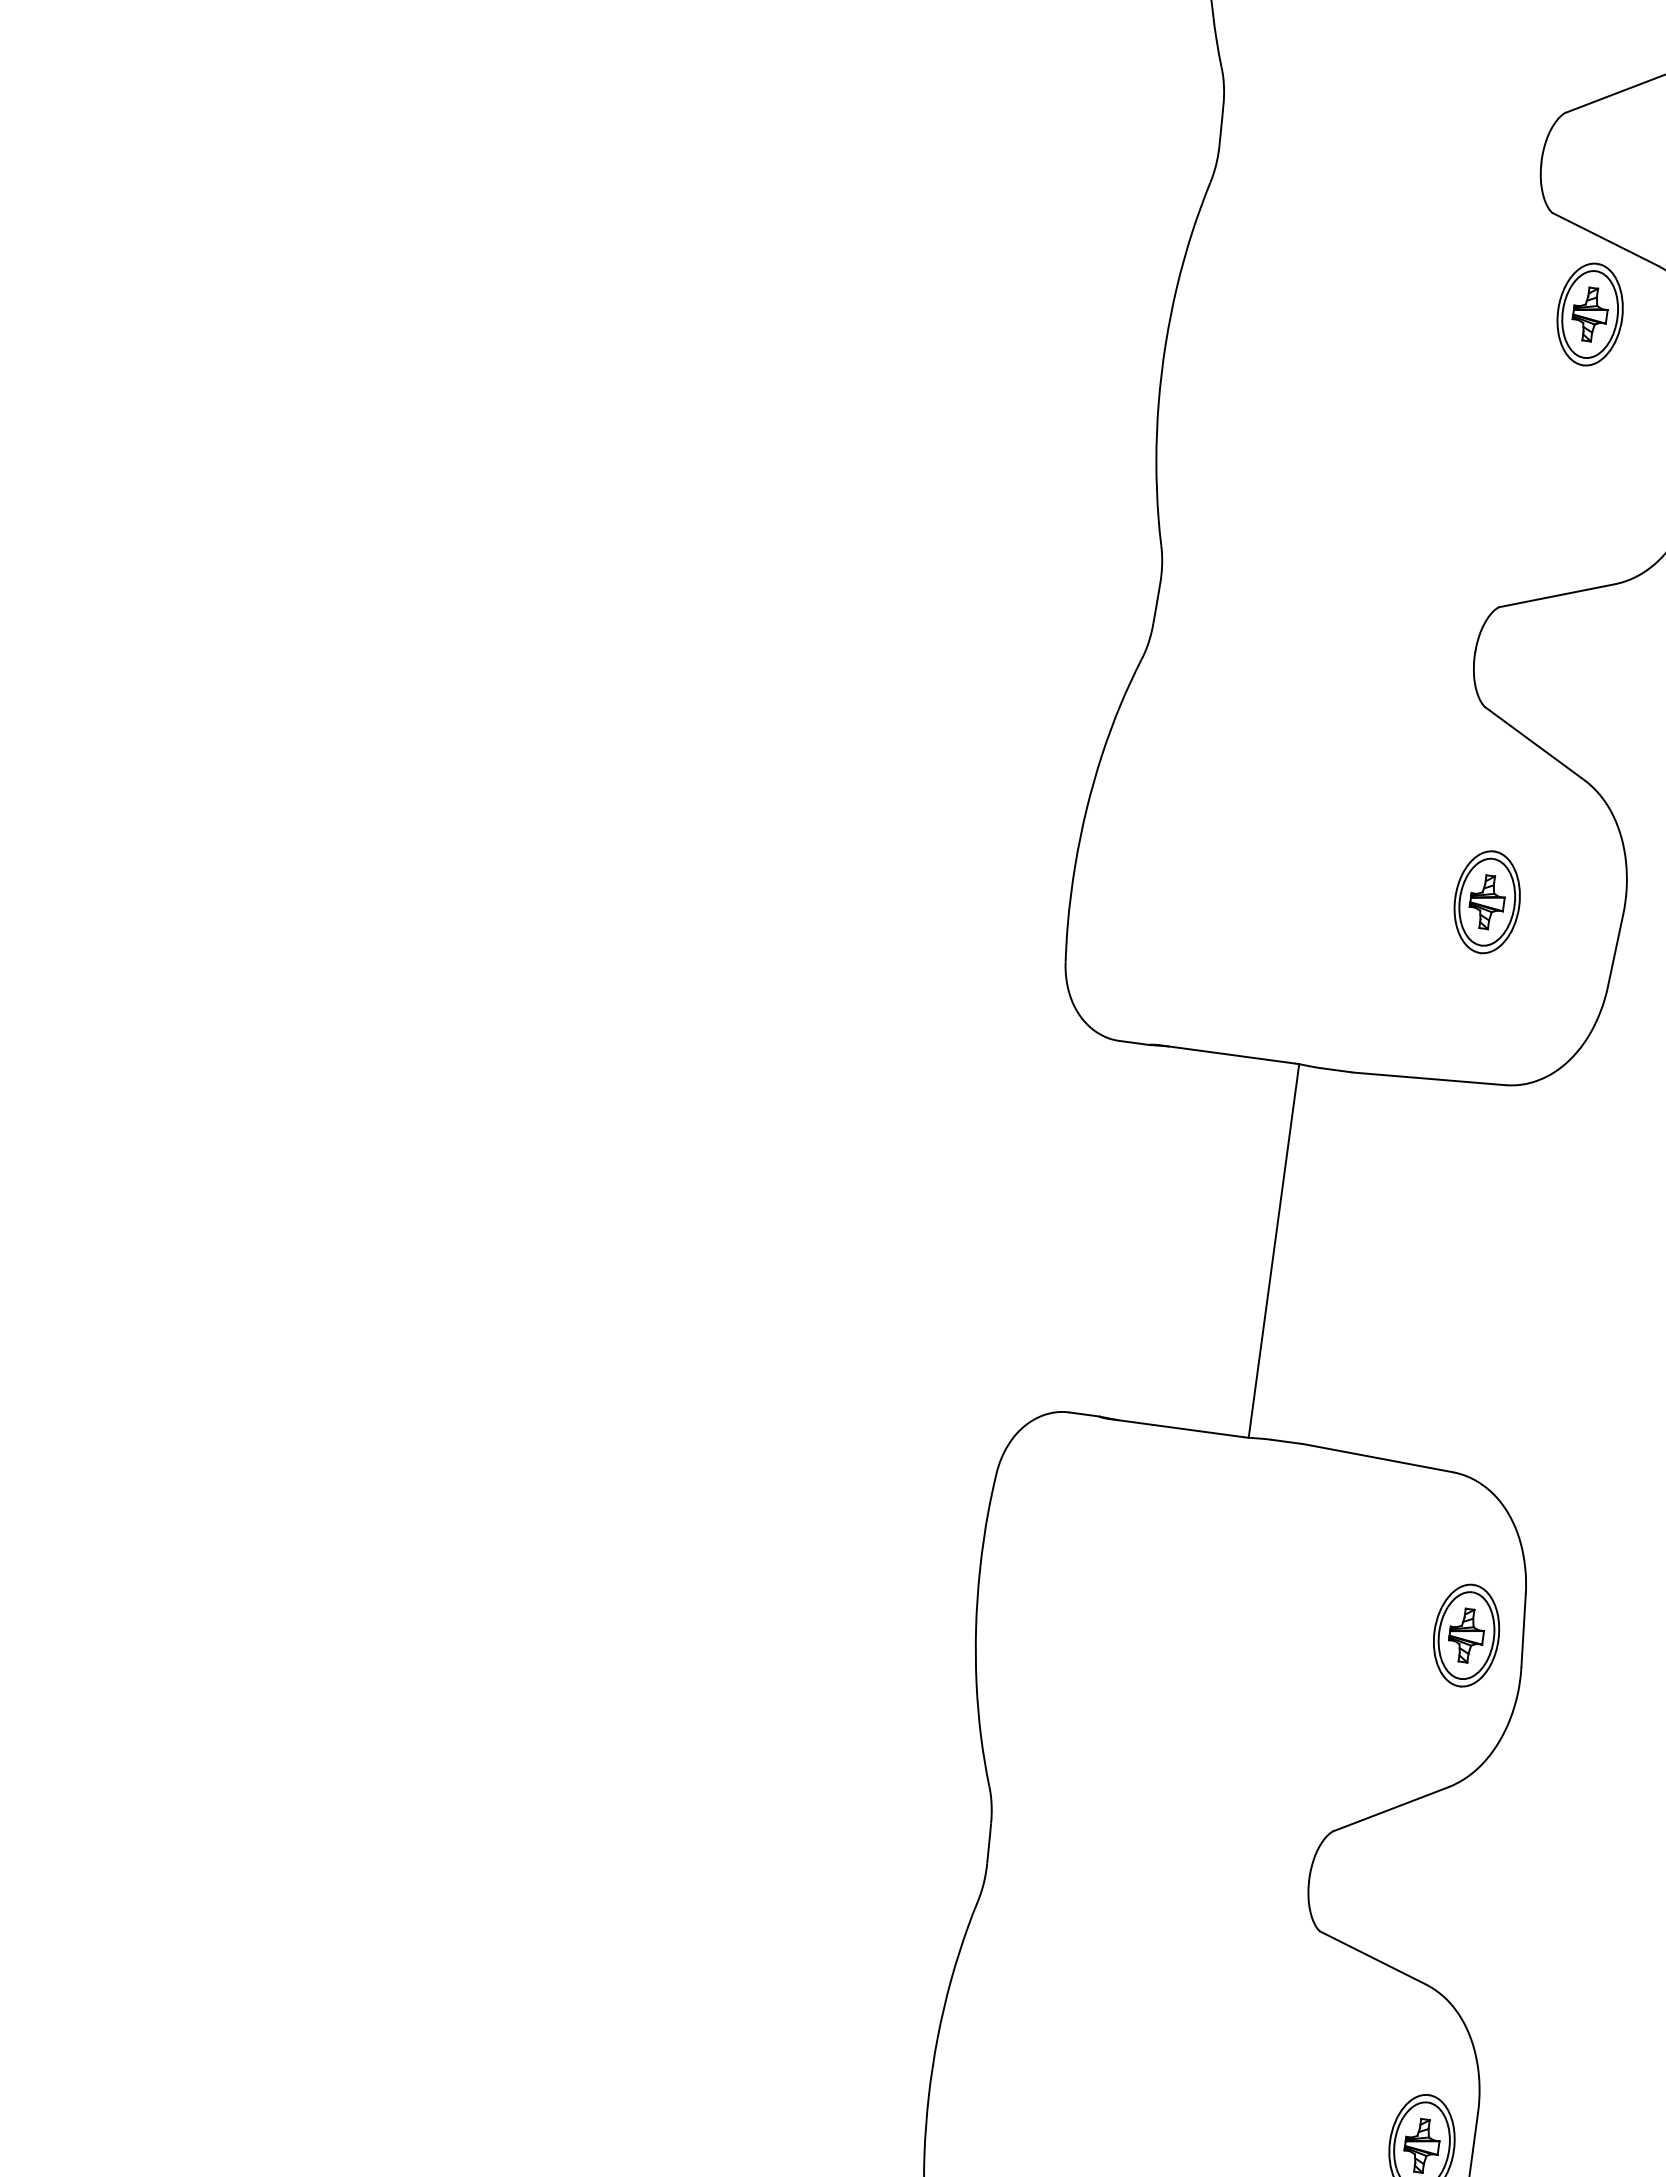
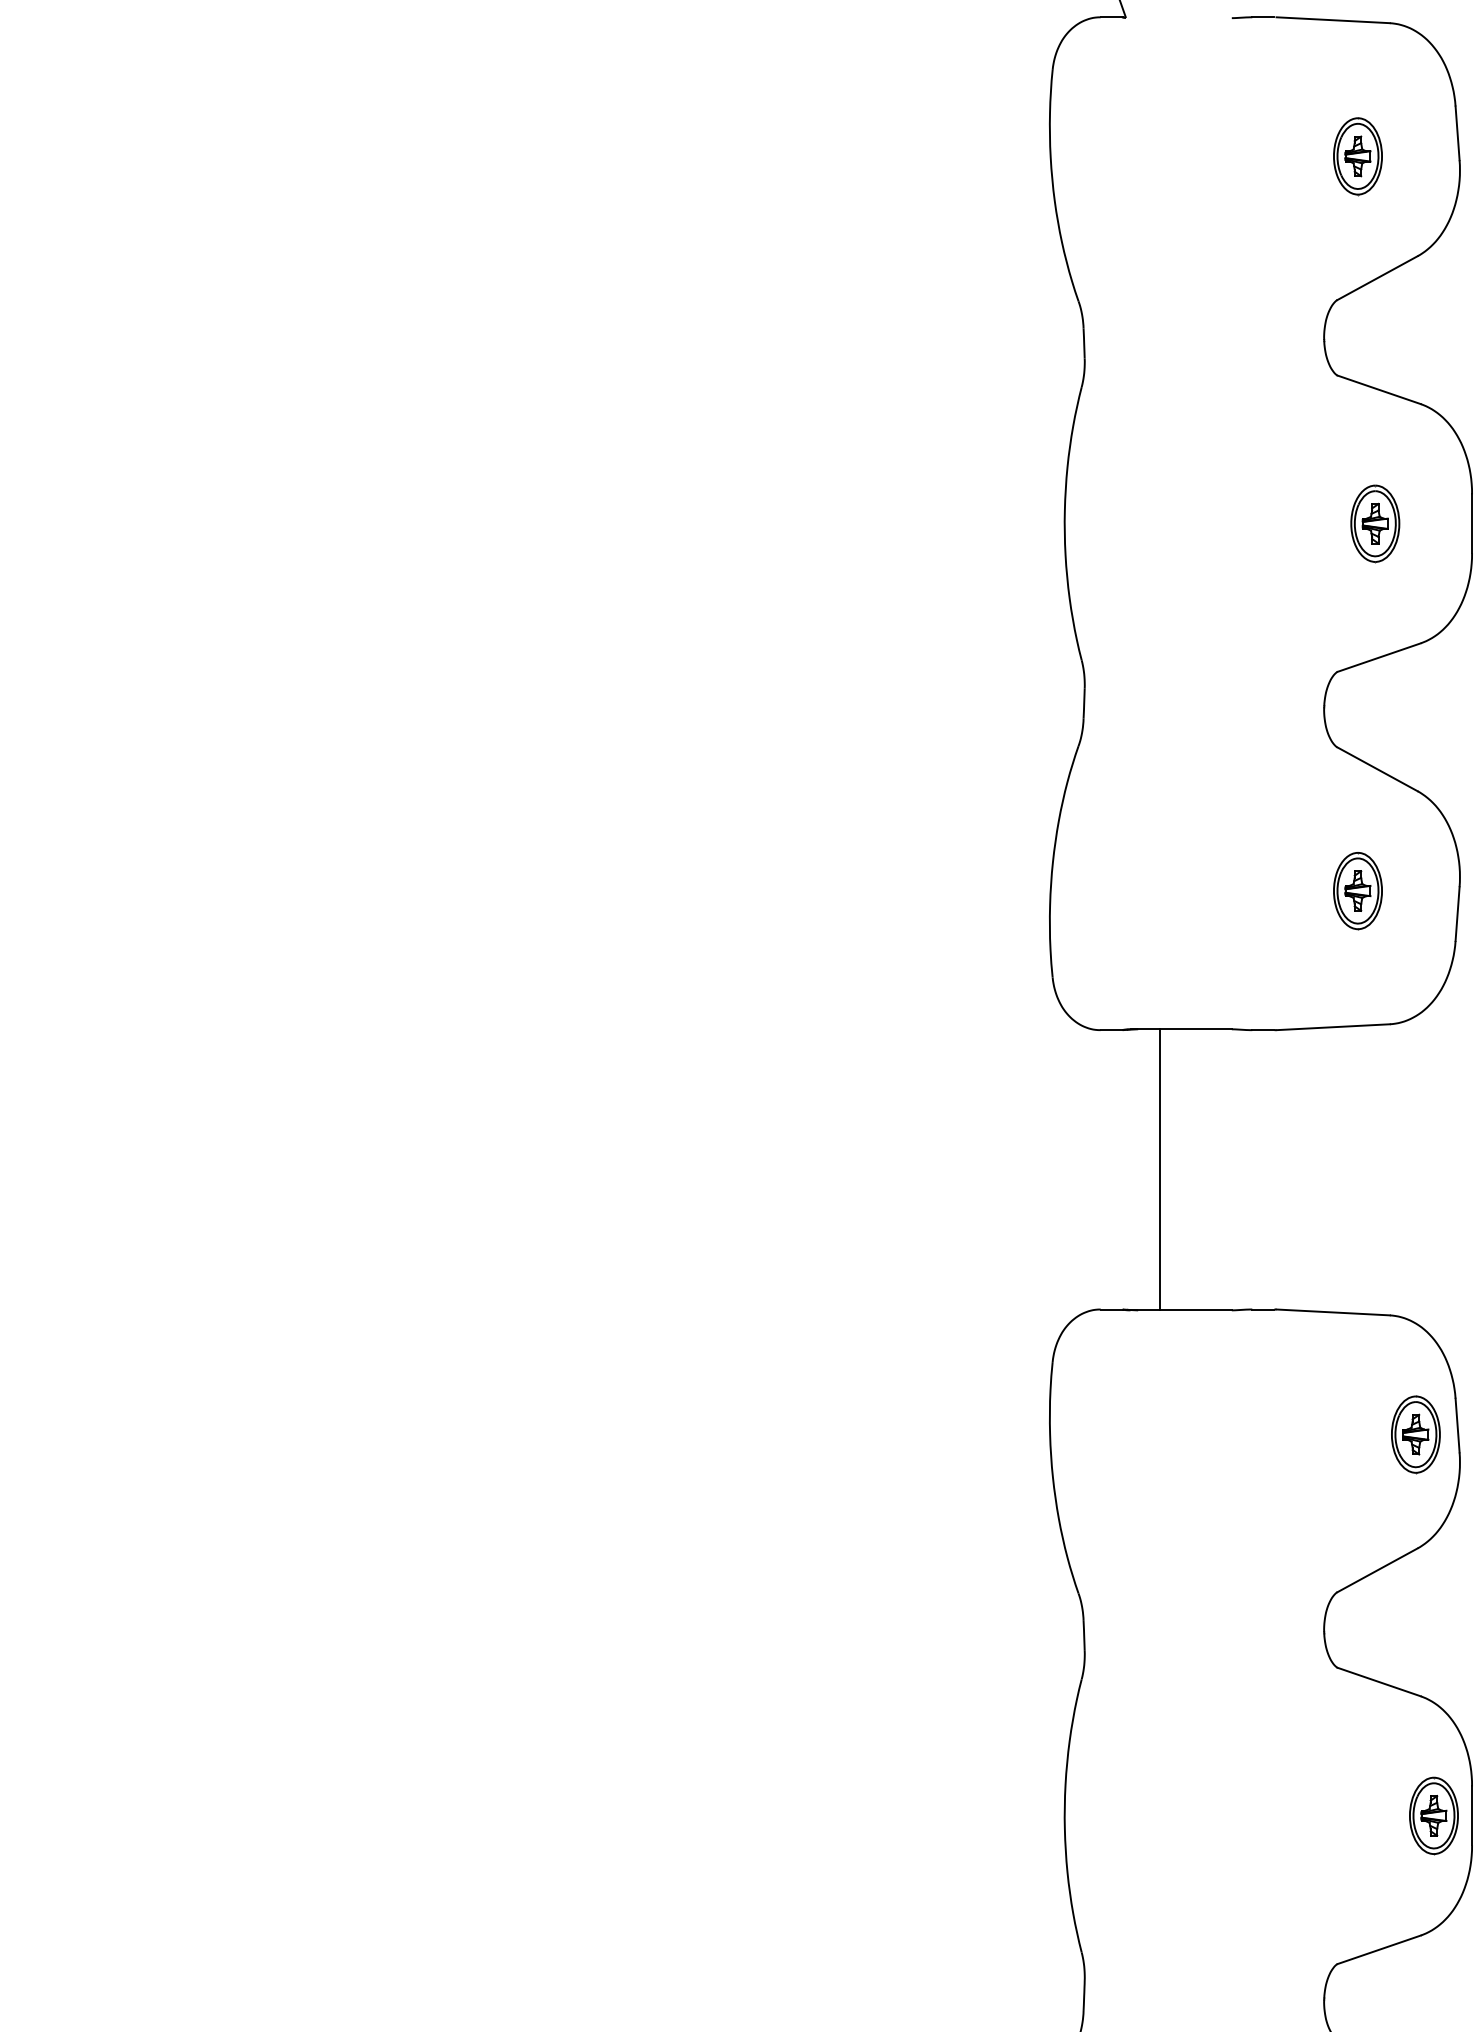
part: (1590, 314) -> (1375, 523), moved
line: (1274, 1250) -> (1160, 1169), moved

